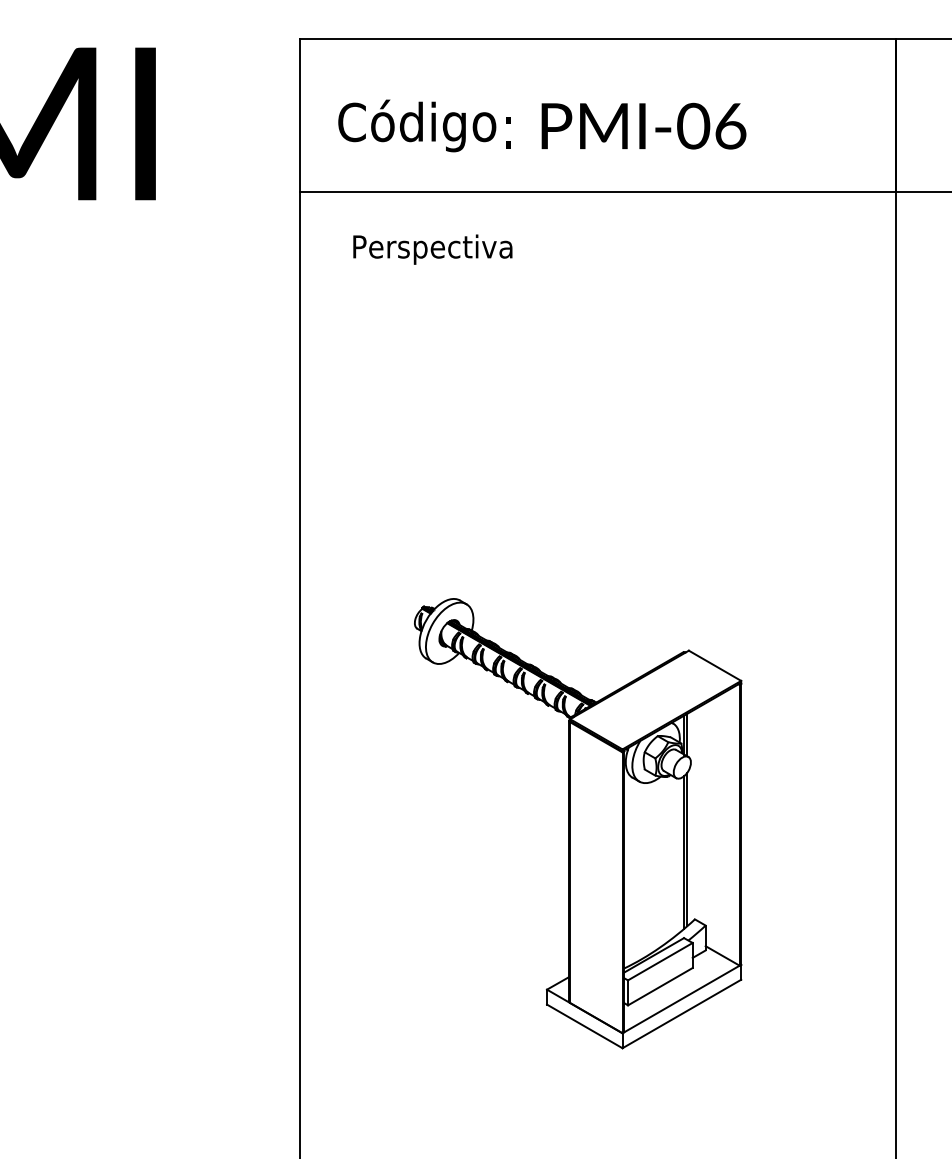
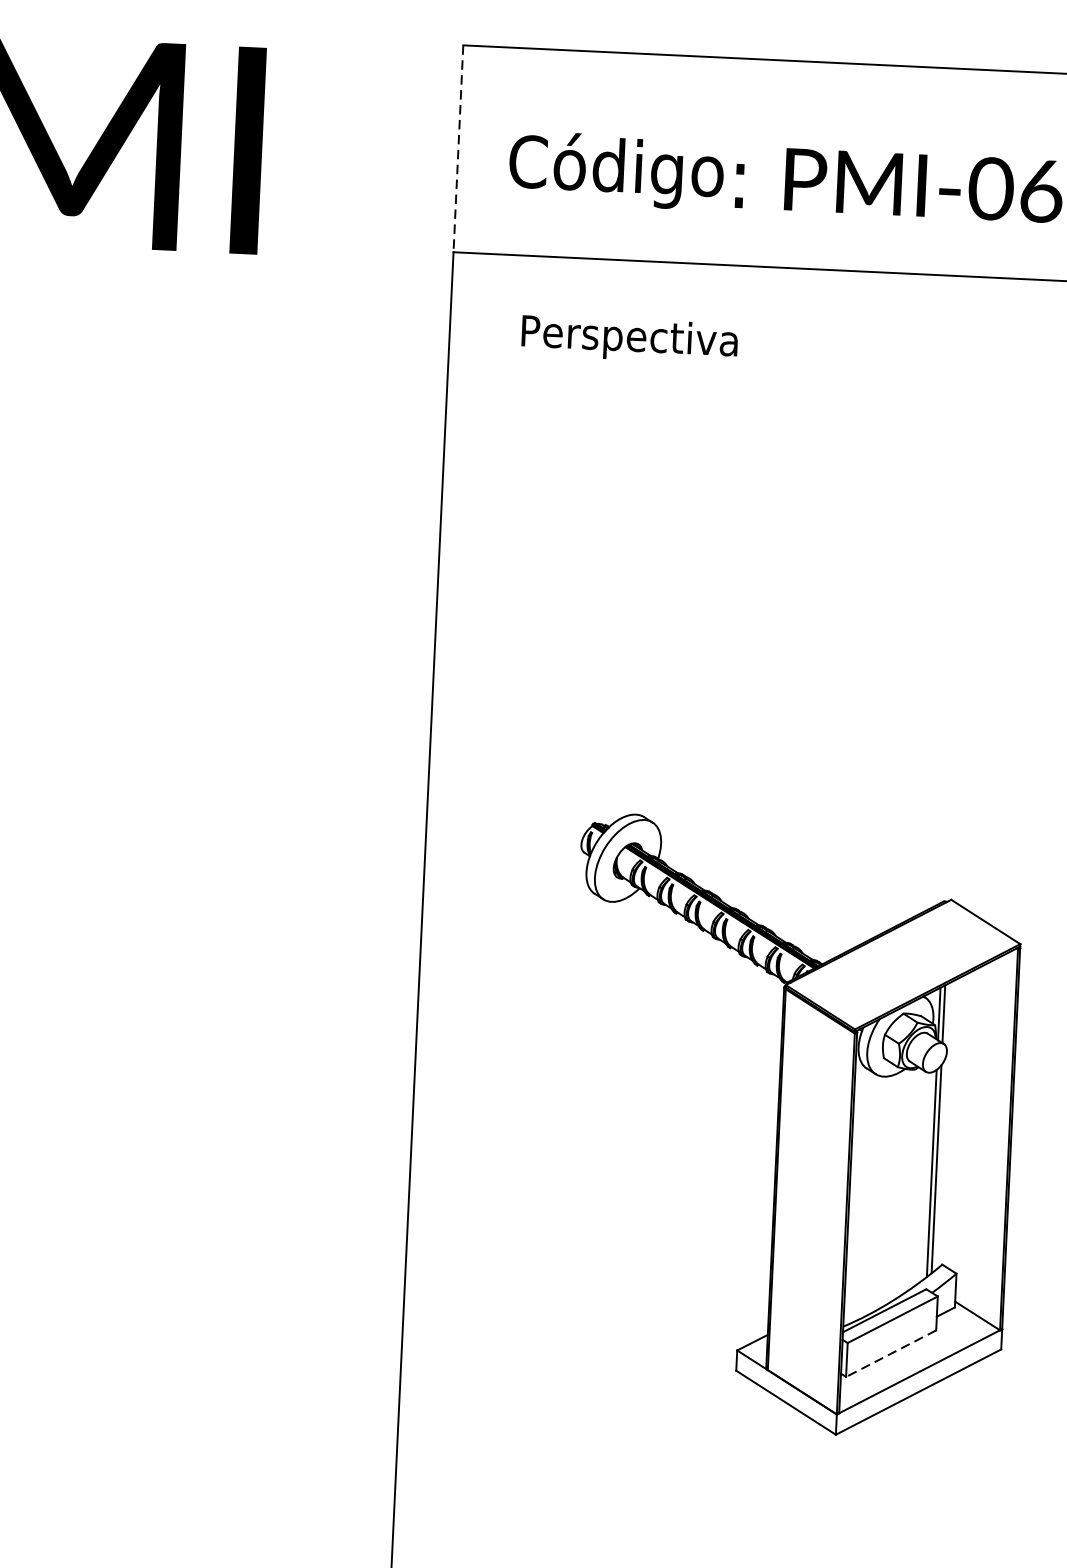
line: (300, 115) -> (458, 149), solid -> dashed
line: (659, 986) -> (889, 1353), solid -> dashed

